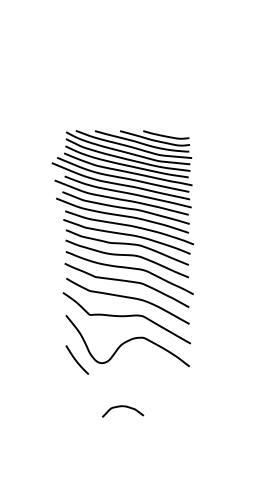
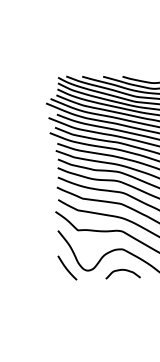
curve: (123, 407) -> (123, 270), moved

